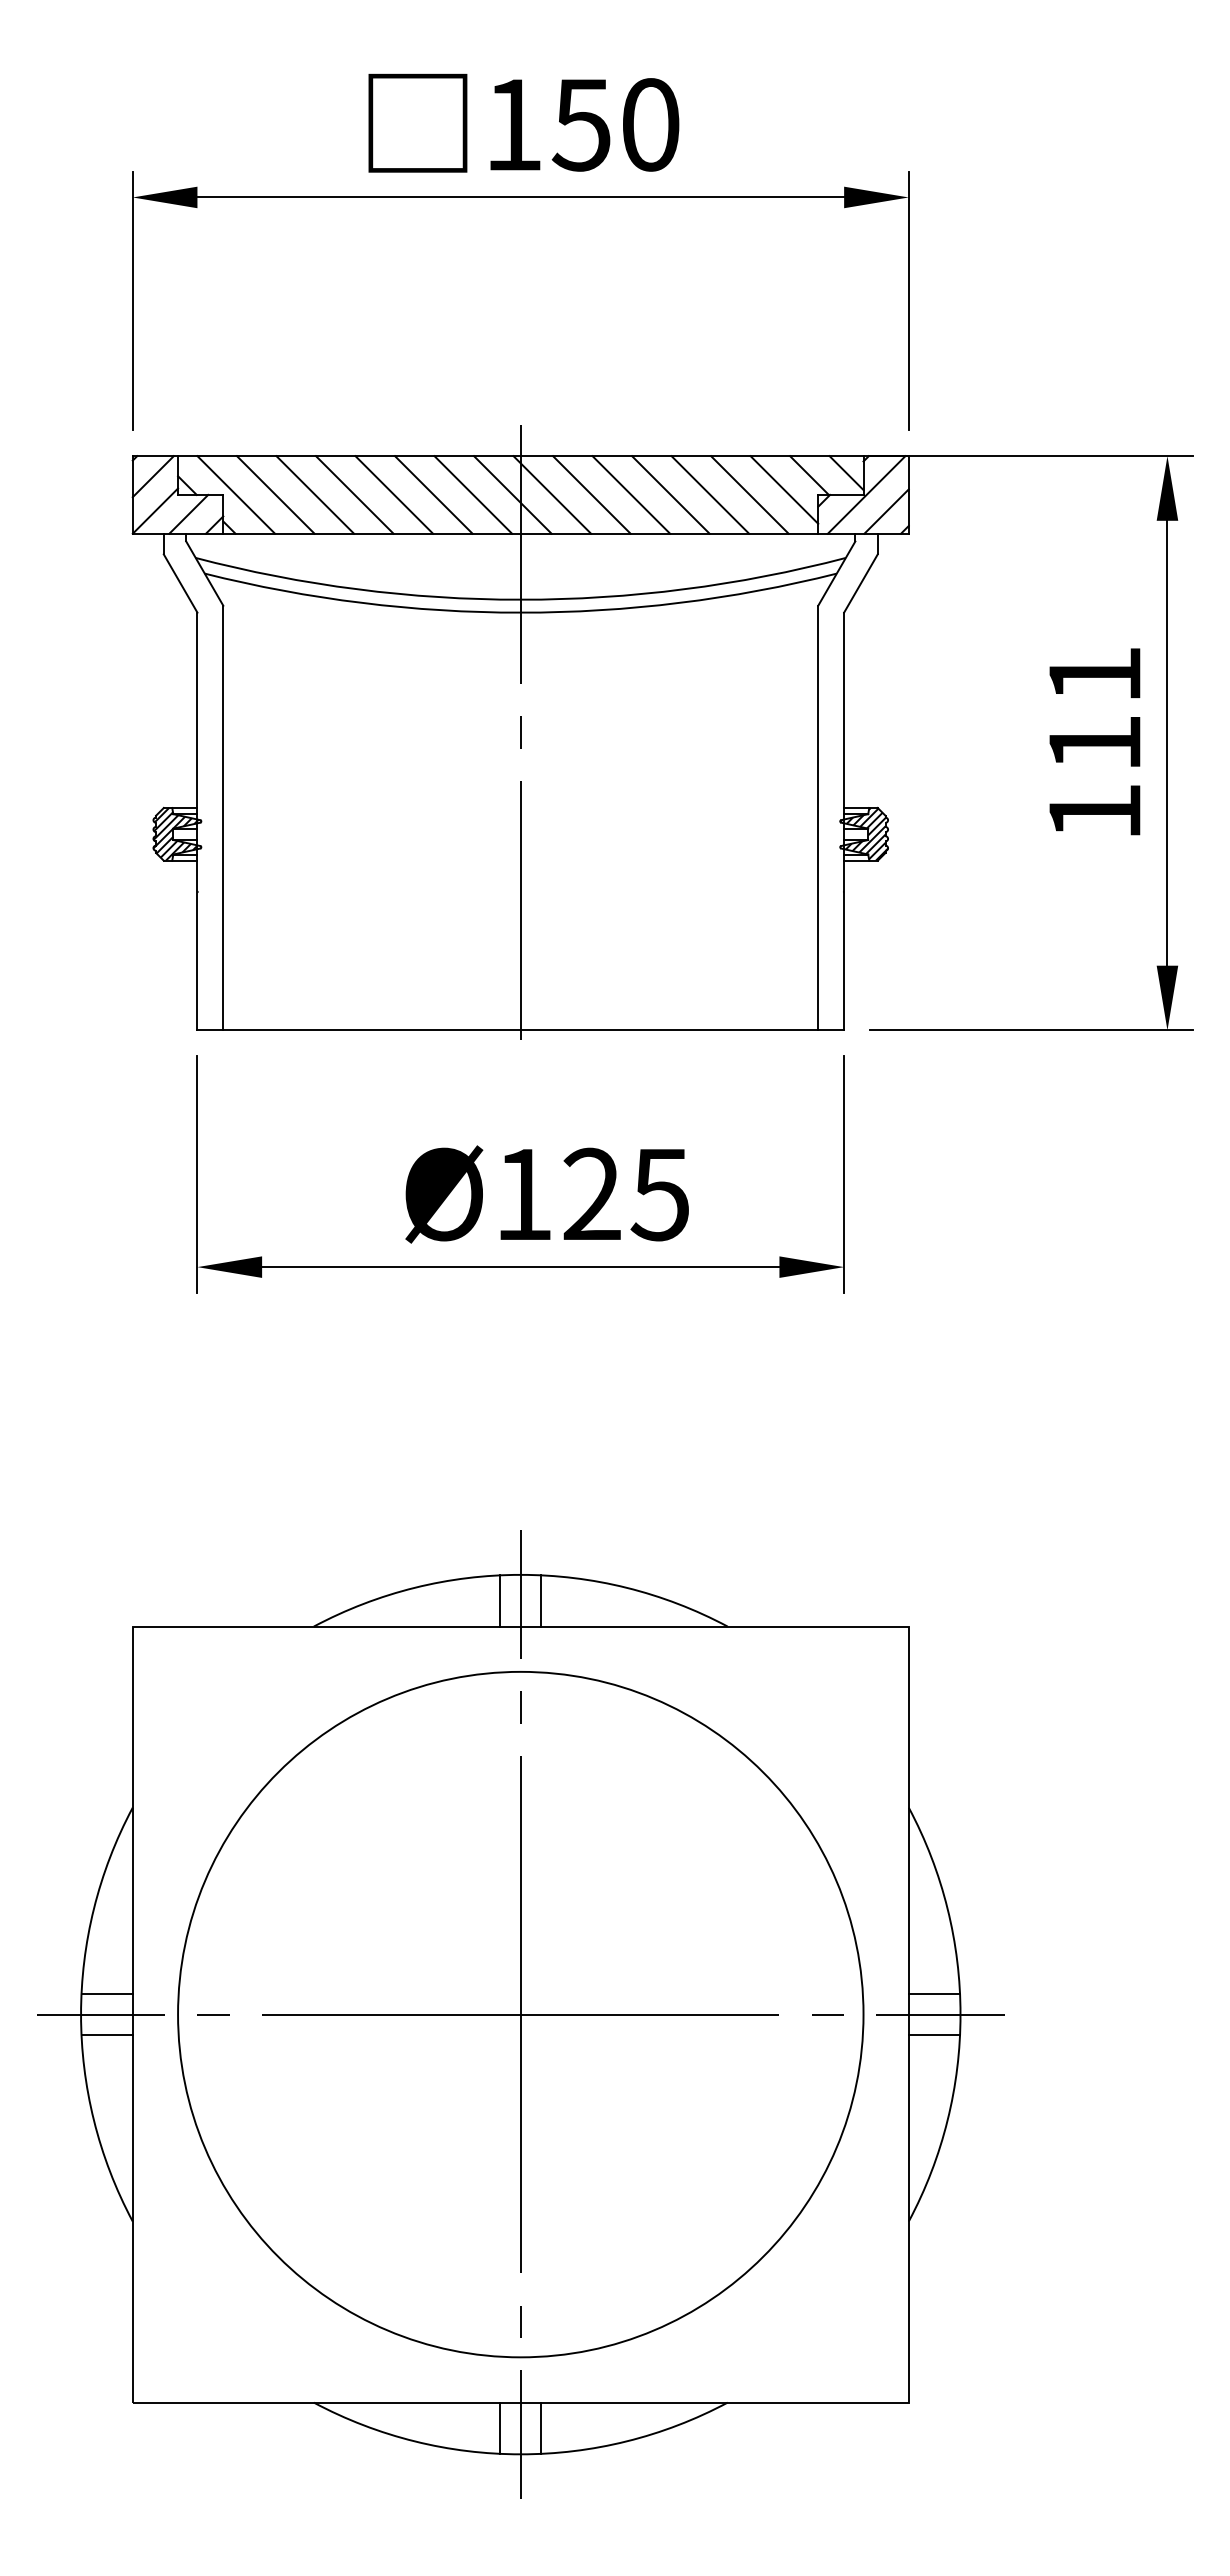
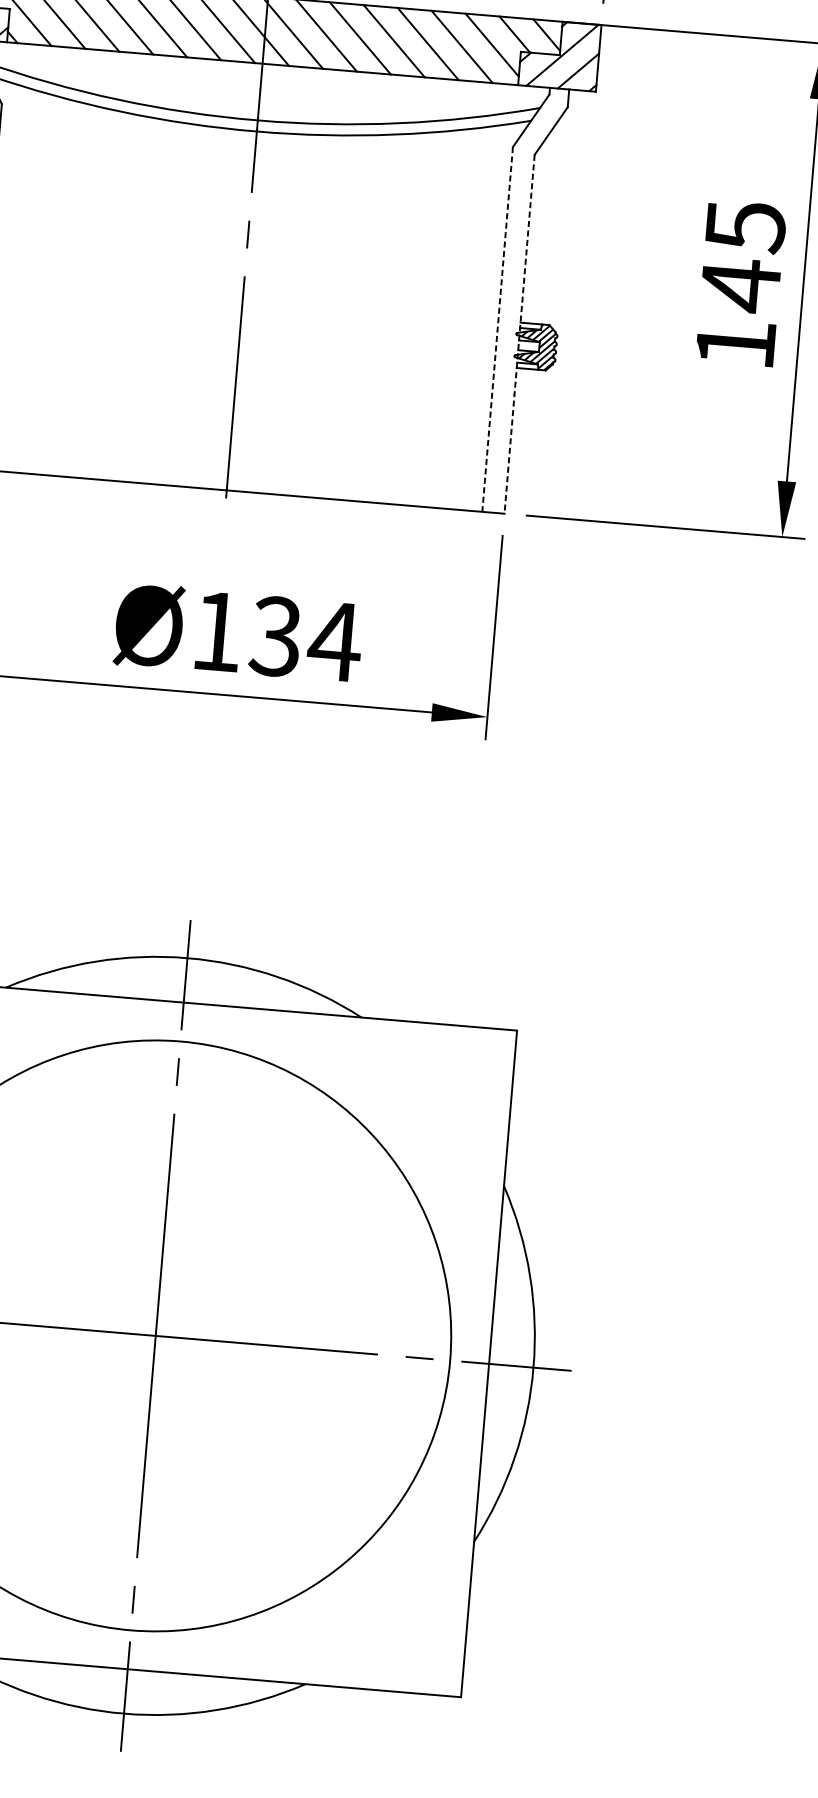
text: (1095, 710) -> (743, 257), 111 -> 145
line: (818, 818) -> (497, 329), solid -> dashed
line: (844, 821) -> (519, 334), solid -> dashed
text: (626, 1194) -> (305, 639), Ø125 -> Ø134
line: (500, 1600) -> (168, 978), removed
line: (541, 1600) -> (203, 981), removed
line: (934, 1993) -> (512, 1347), removed
line: (934, 2035) -> (509, 1383), removed
line: (500, 2427) -> (108, 1689), removed
line: (541, 2427) -> (143, 1692), removed

